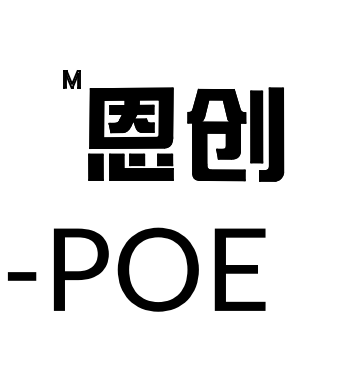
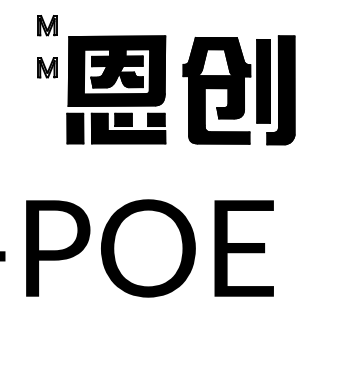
part: (71, 115) -> (46, 67), added

